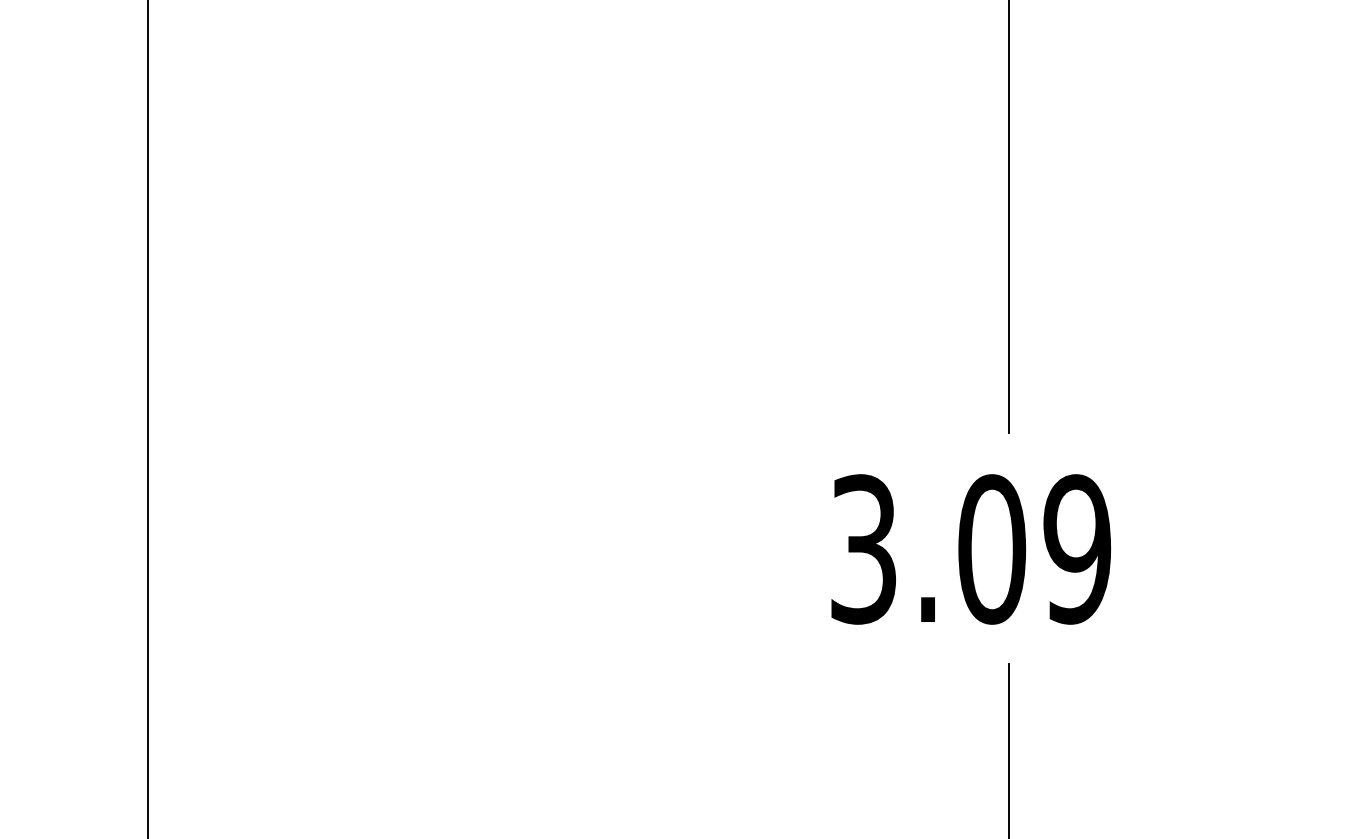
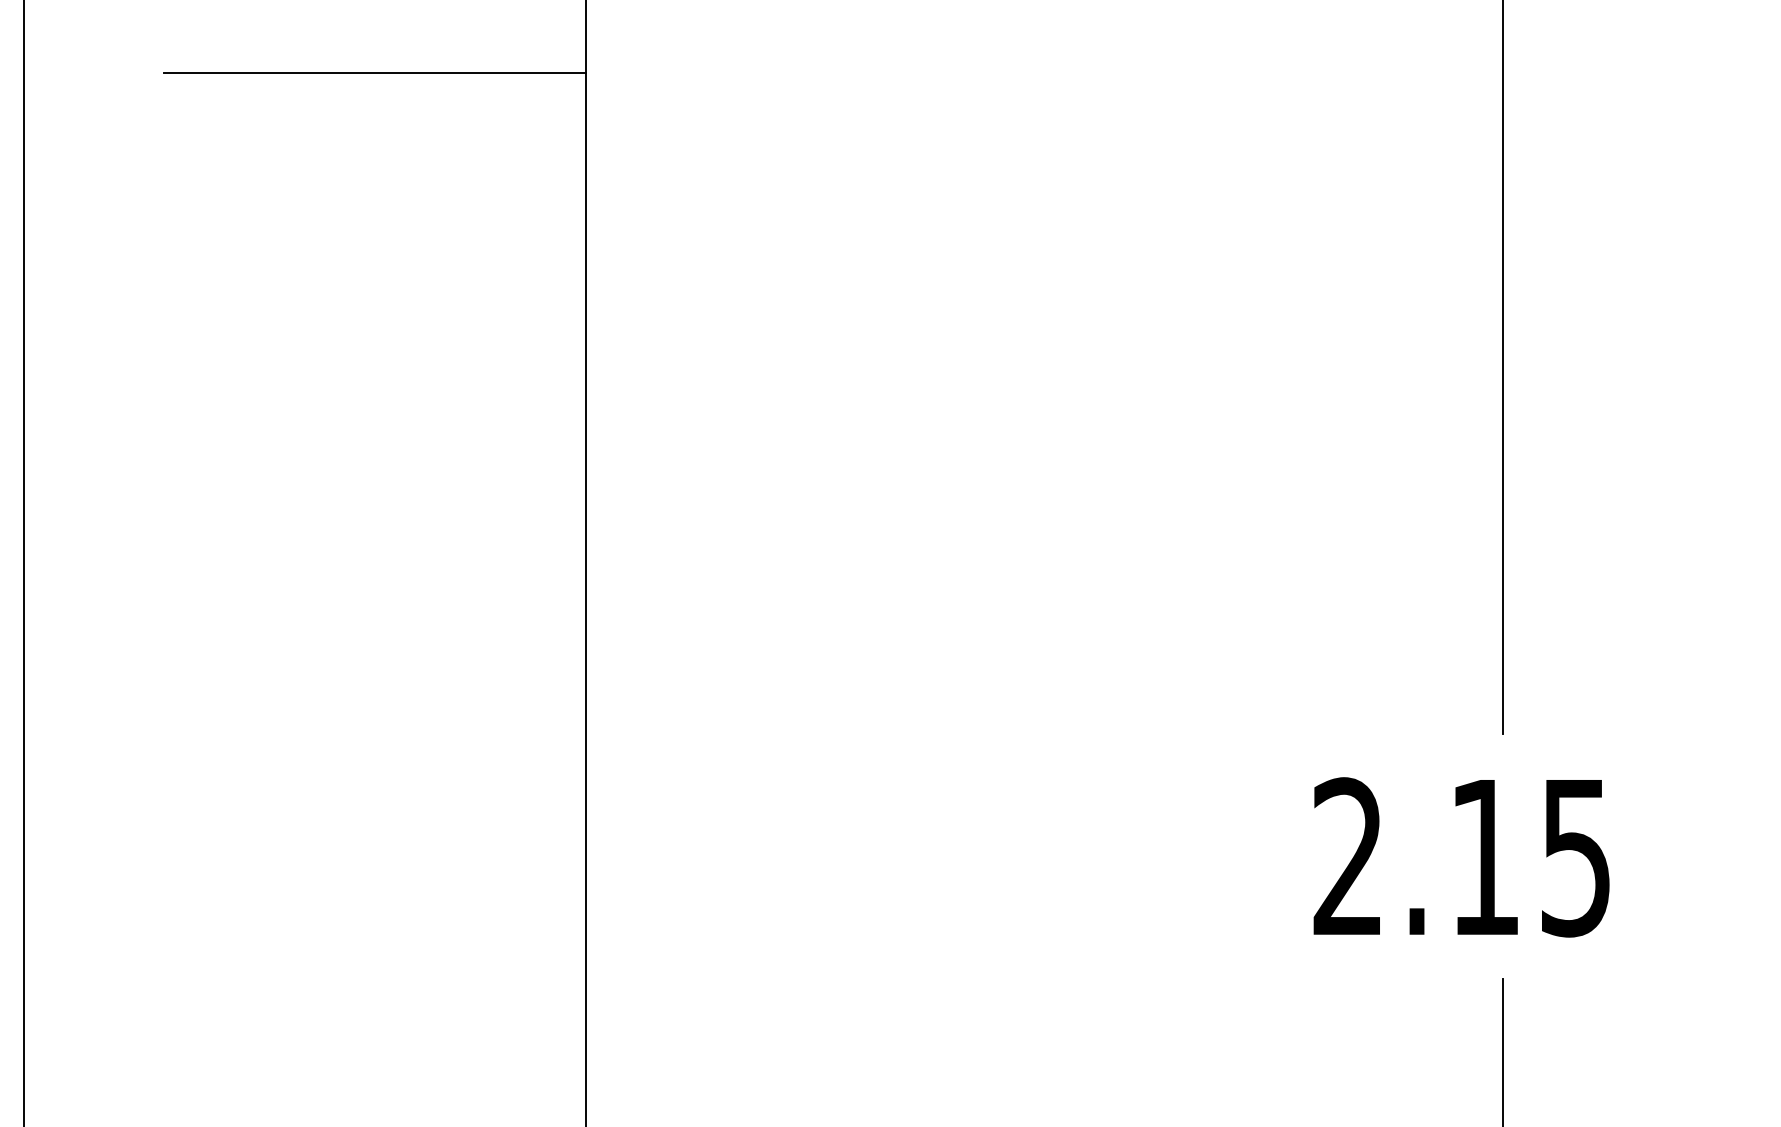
text: (970, 549) -> (1462, 857), 3.09 -> 2.15

